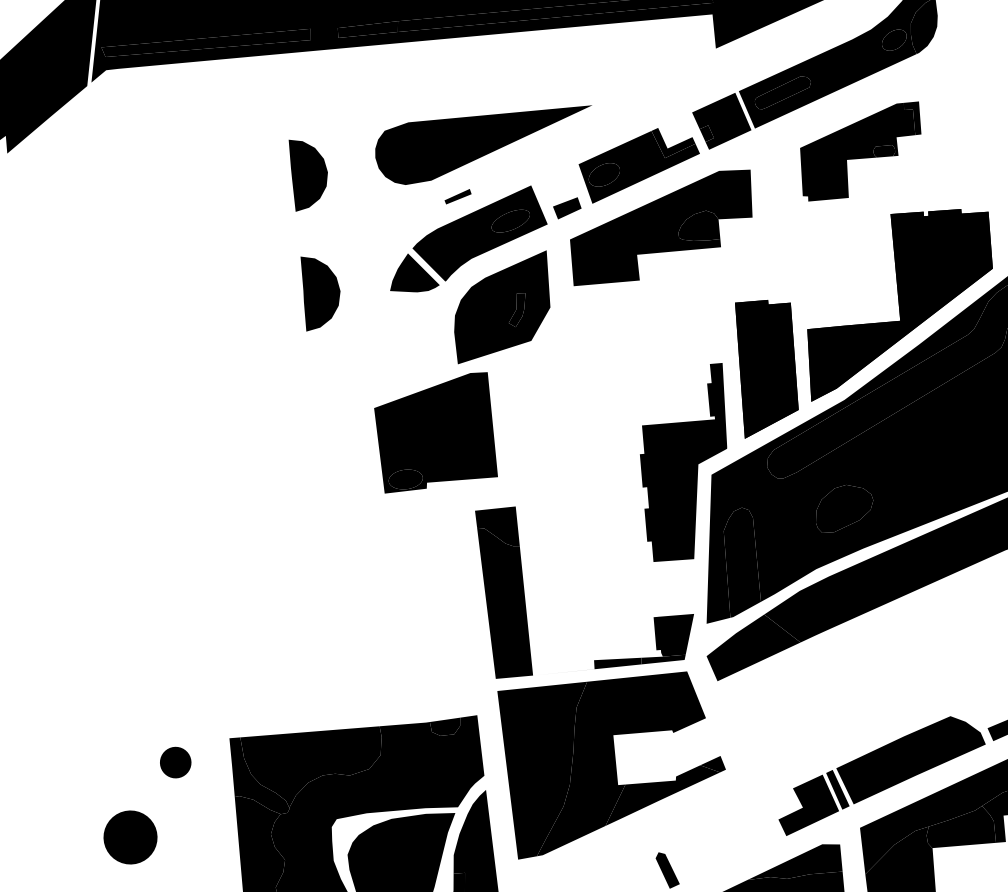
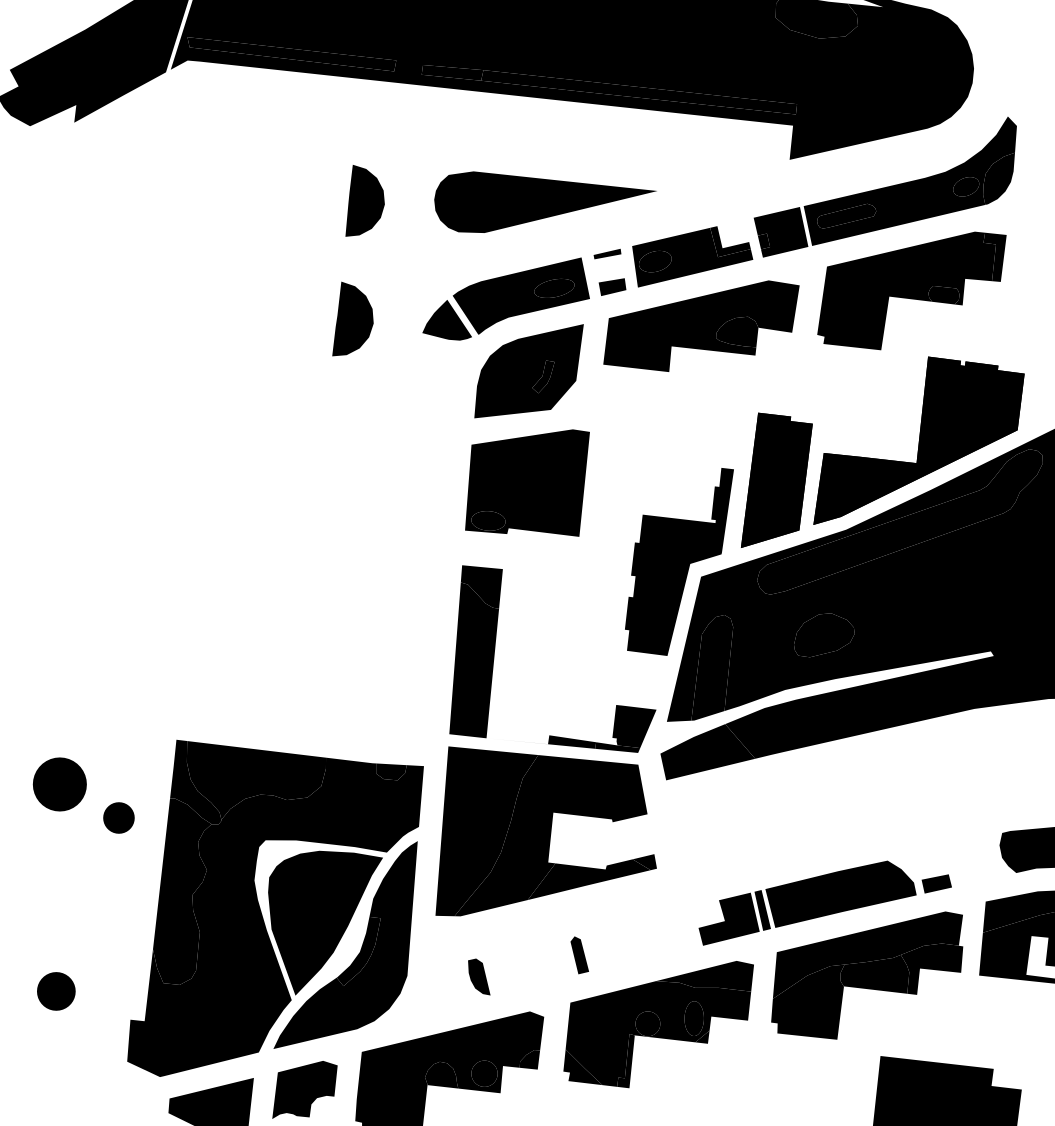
part: (861, 152) -> (911, 290), size x1.43
part: (457, 196) -> (607, 253), moved
part: (436, 434) -> (527, 482), moved
part: (175, 762) -> (118, 817), moved
part: (130, 837) -> (59, 784), moved

